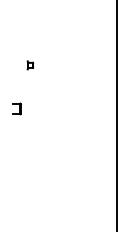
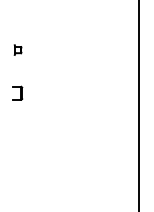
part: (30, 65) -> (18, 50), moved

